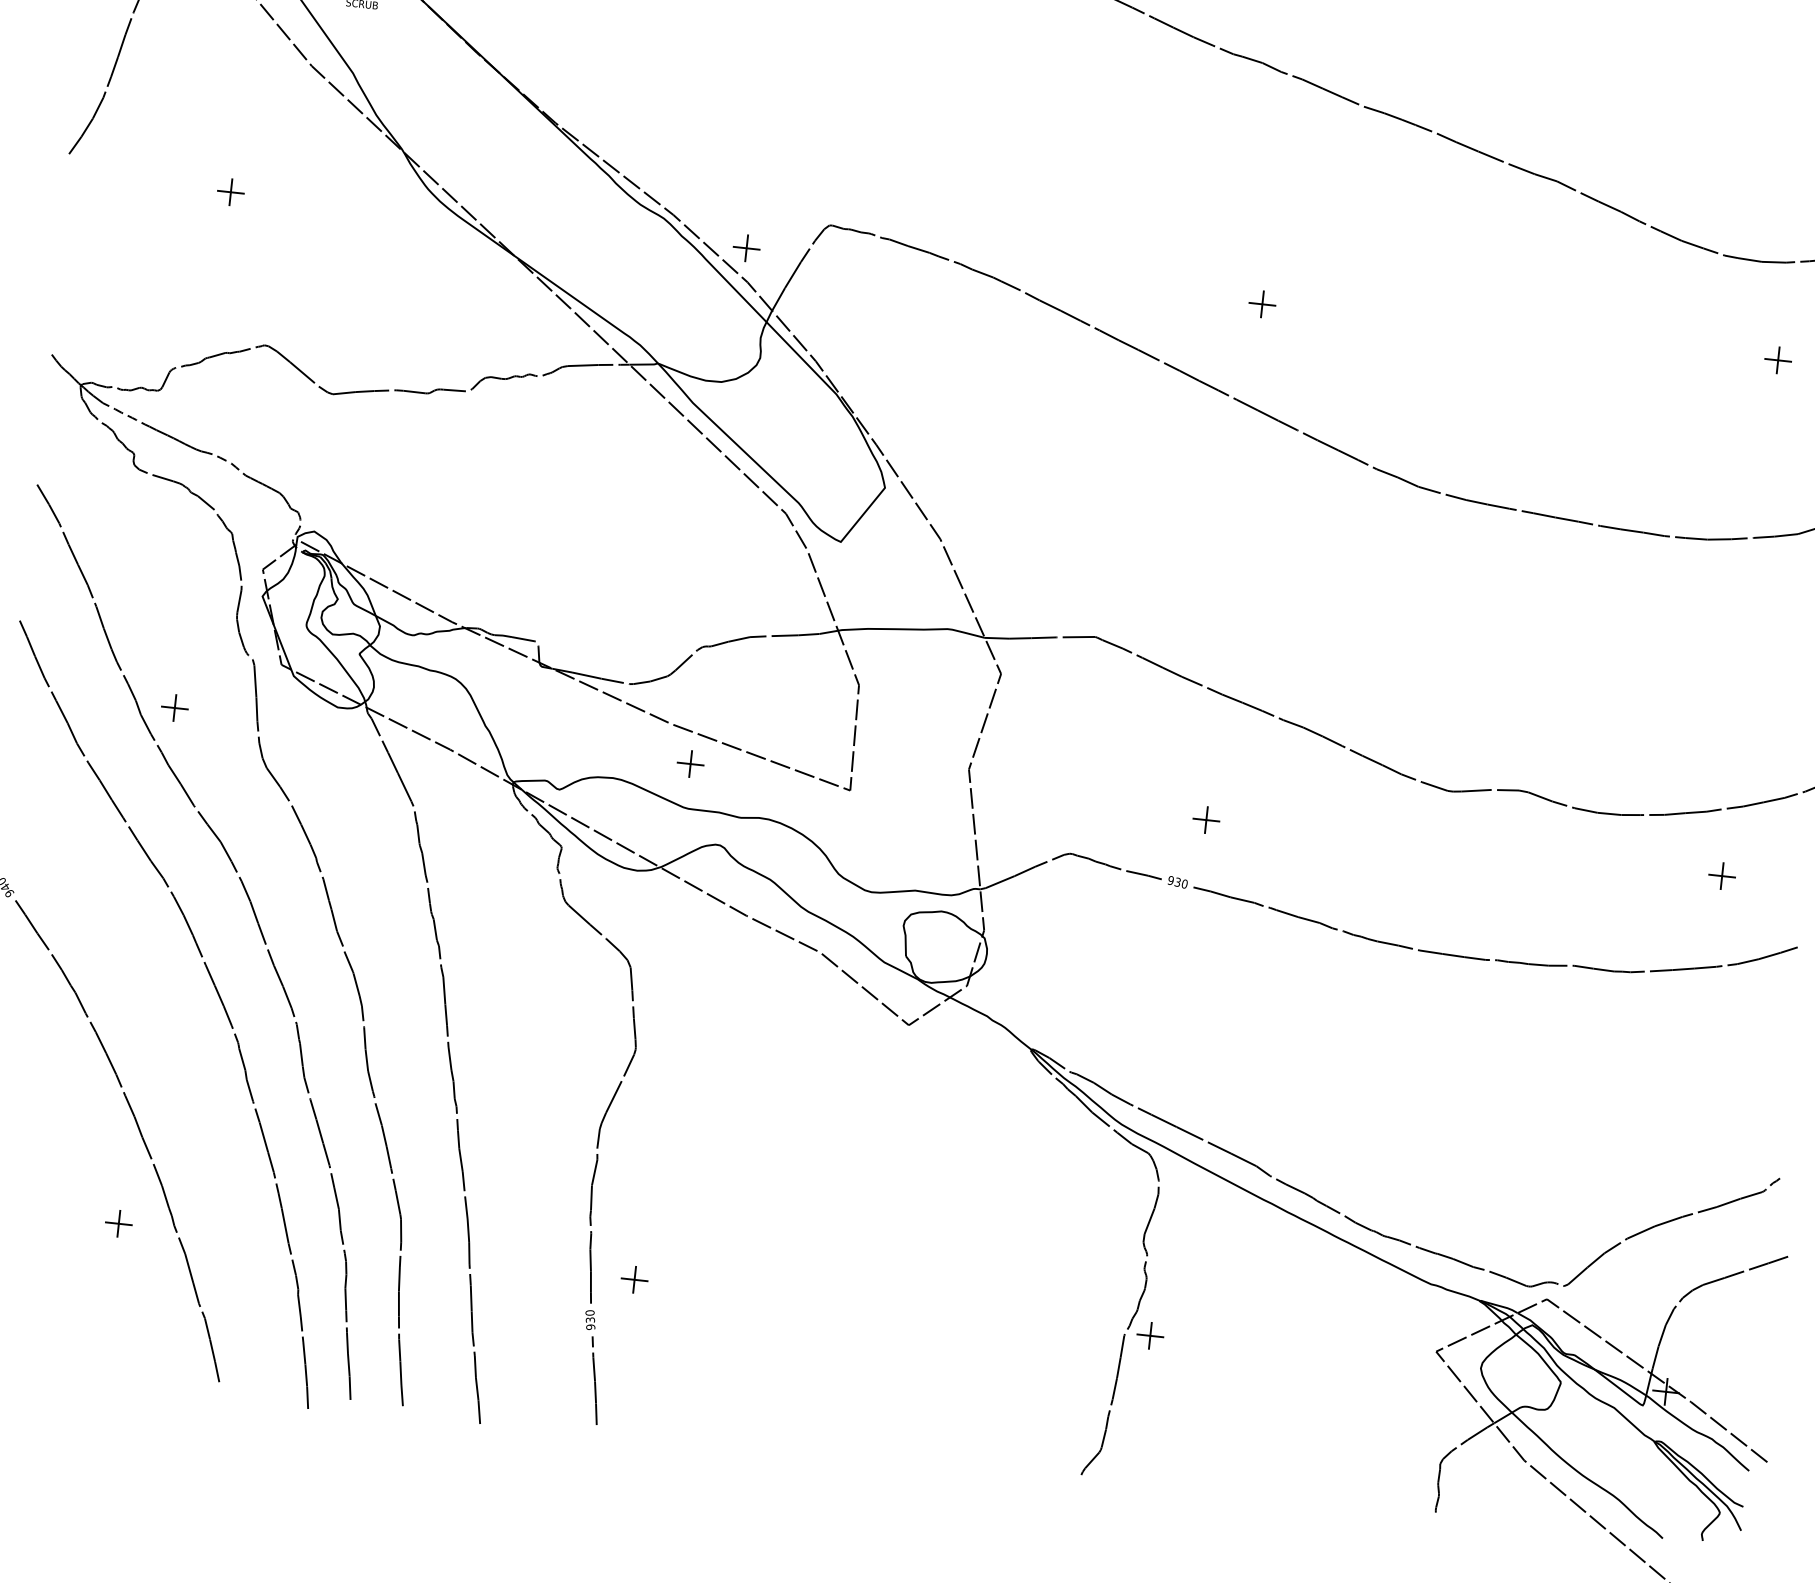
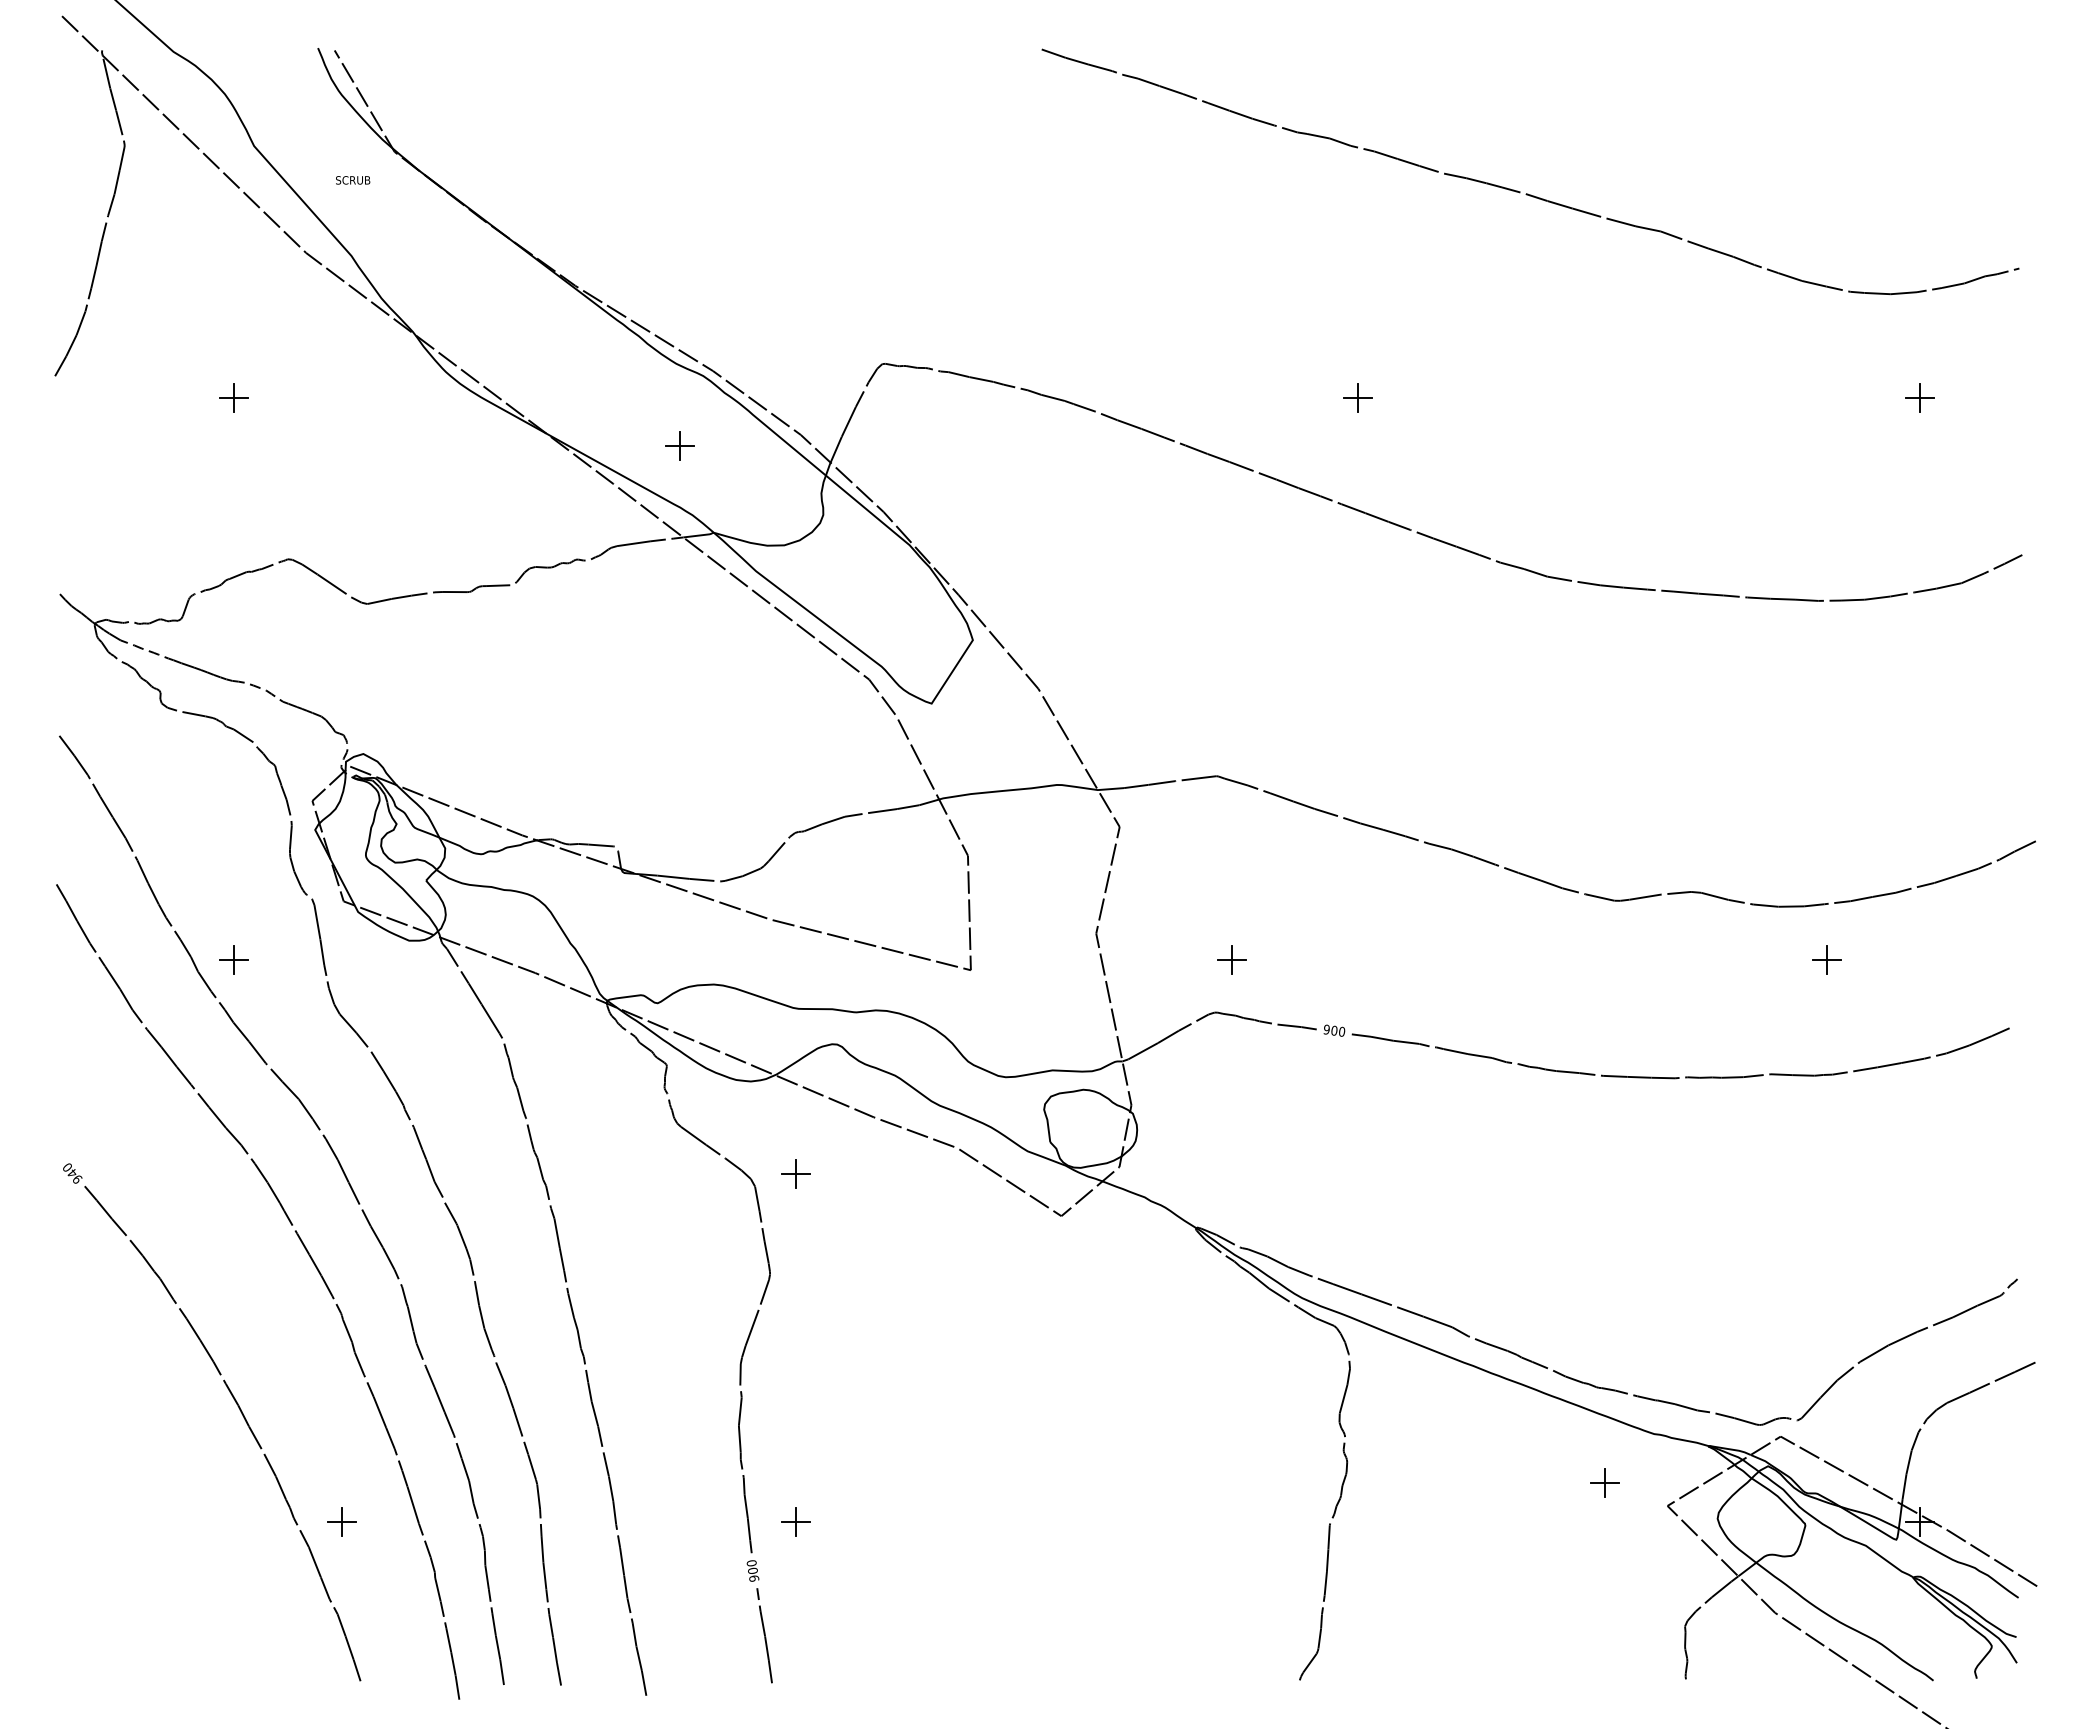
part: (746, 247) -> (679, 445), moved
part: (690, 763) -> (795, 1173), moved
part: (1206, 819) -> (1231, 959), moved
part: (1721, 875) -> (1826, 959), moved
text: (1177, 882) -> (1334, 1030), 930 -> 900
part: (118, 1222) -> (341, 1521), moved
text: (590, 1319) -> (753, 1570), 930 -> 900
part: (1150, 1334) -> (1604, 1482), moved

